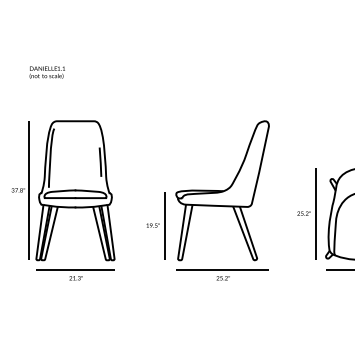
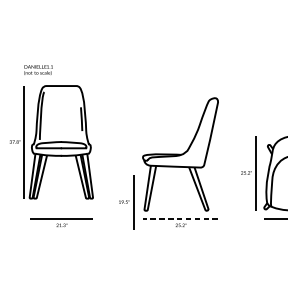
text: (46, 72) -> (37, 70), moved
part: (63, 190) -> (51, 142), moved
part: (155, 225) -> (126, 202), moved
line: (222, 270) -> (180, 219), solid -> dashed

